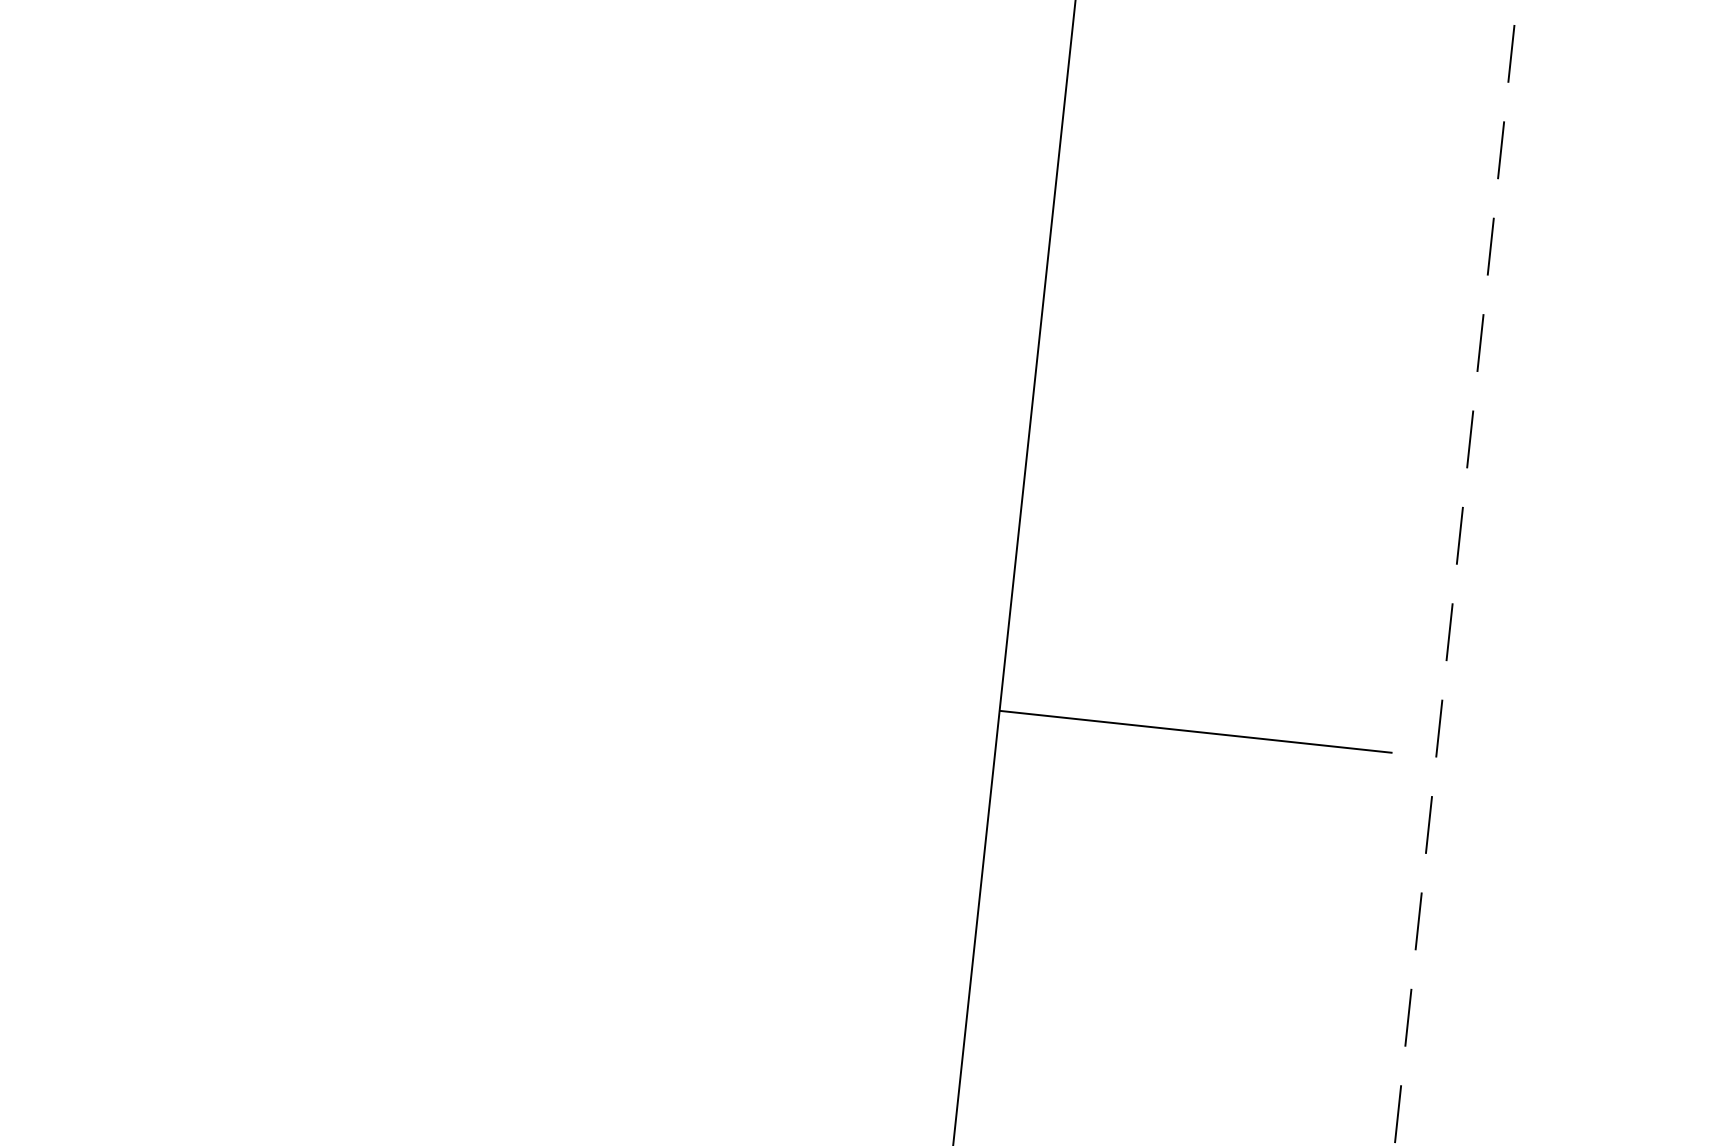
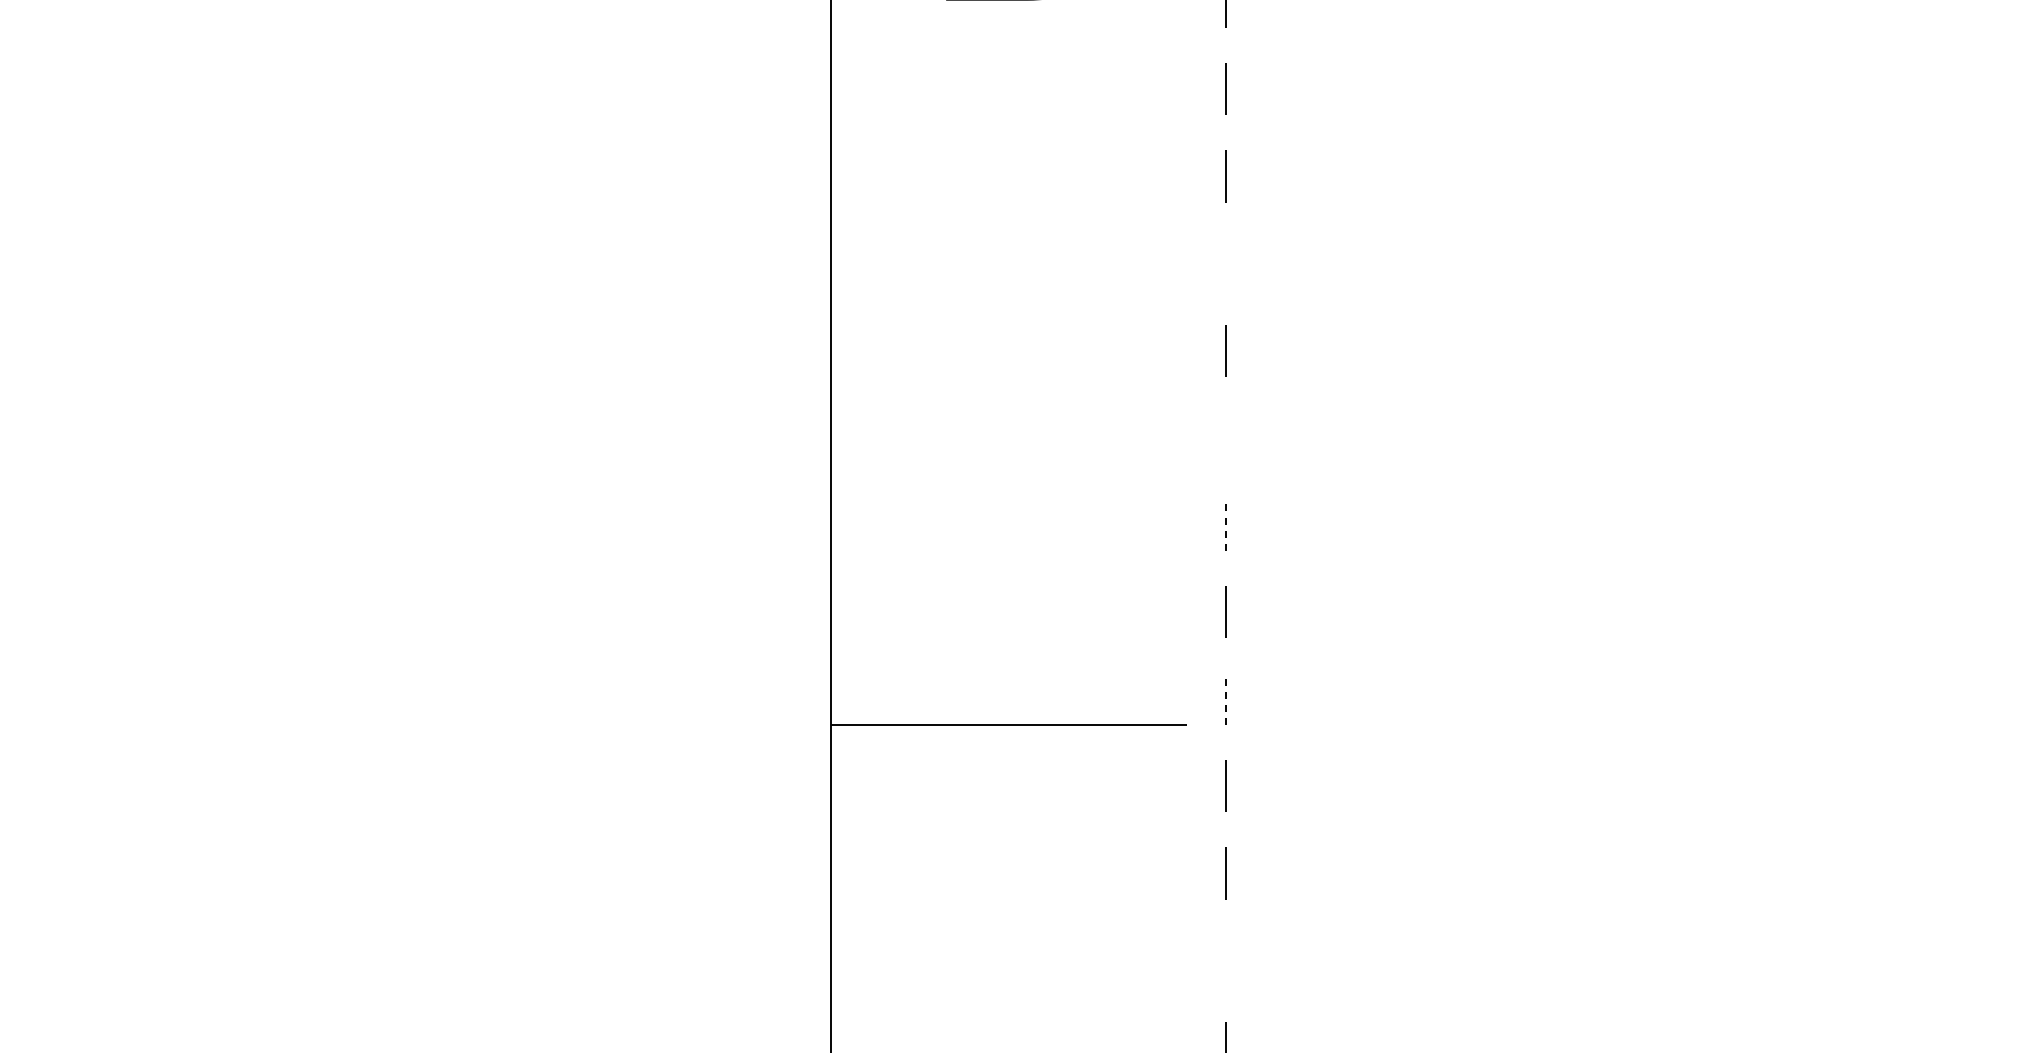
line: (1490, 246) -> (1225, 263), removed
line: (1469, 439) -> (1225, 437), removed
line: (1460, 535) -> (1226, 524), solid -> dashed
line: (1439, 727) -> (1226, 698), solid -> dashed
line: (1407, 1017) -> (1225, 960), removed

